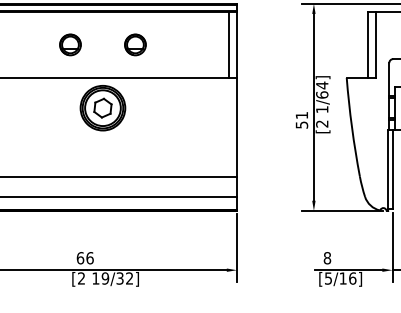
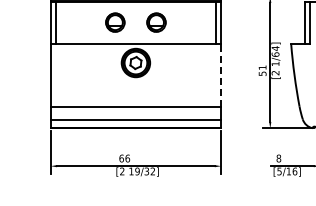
part: (69, 44) -> (114, 22), size x1.4
part: (135, 44) -> (156, 22), size x1.4
line: (237, 126) -> (221, 74), solid -> dashed

